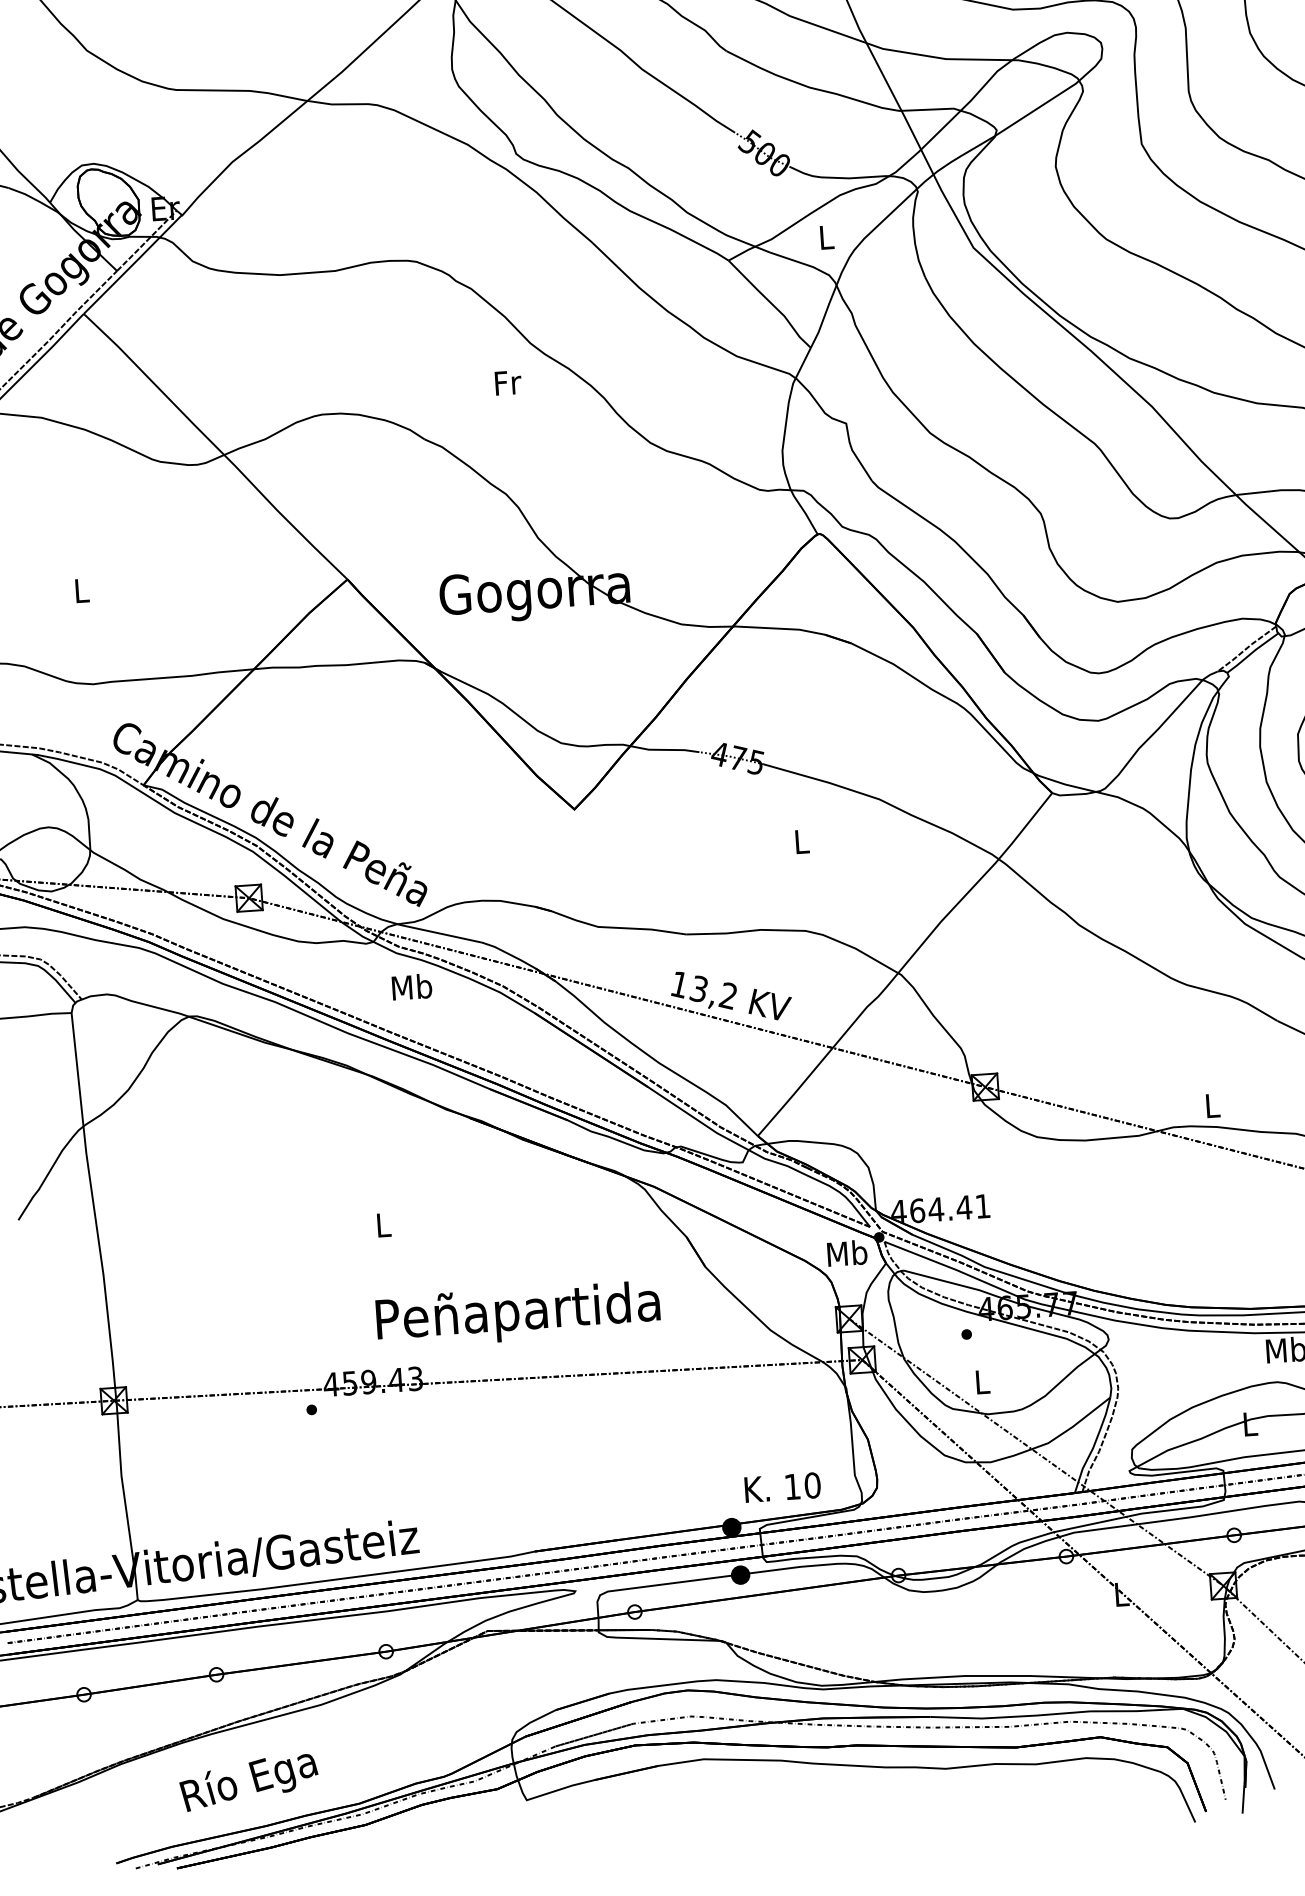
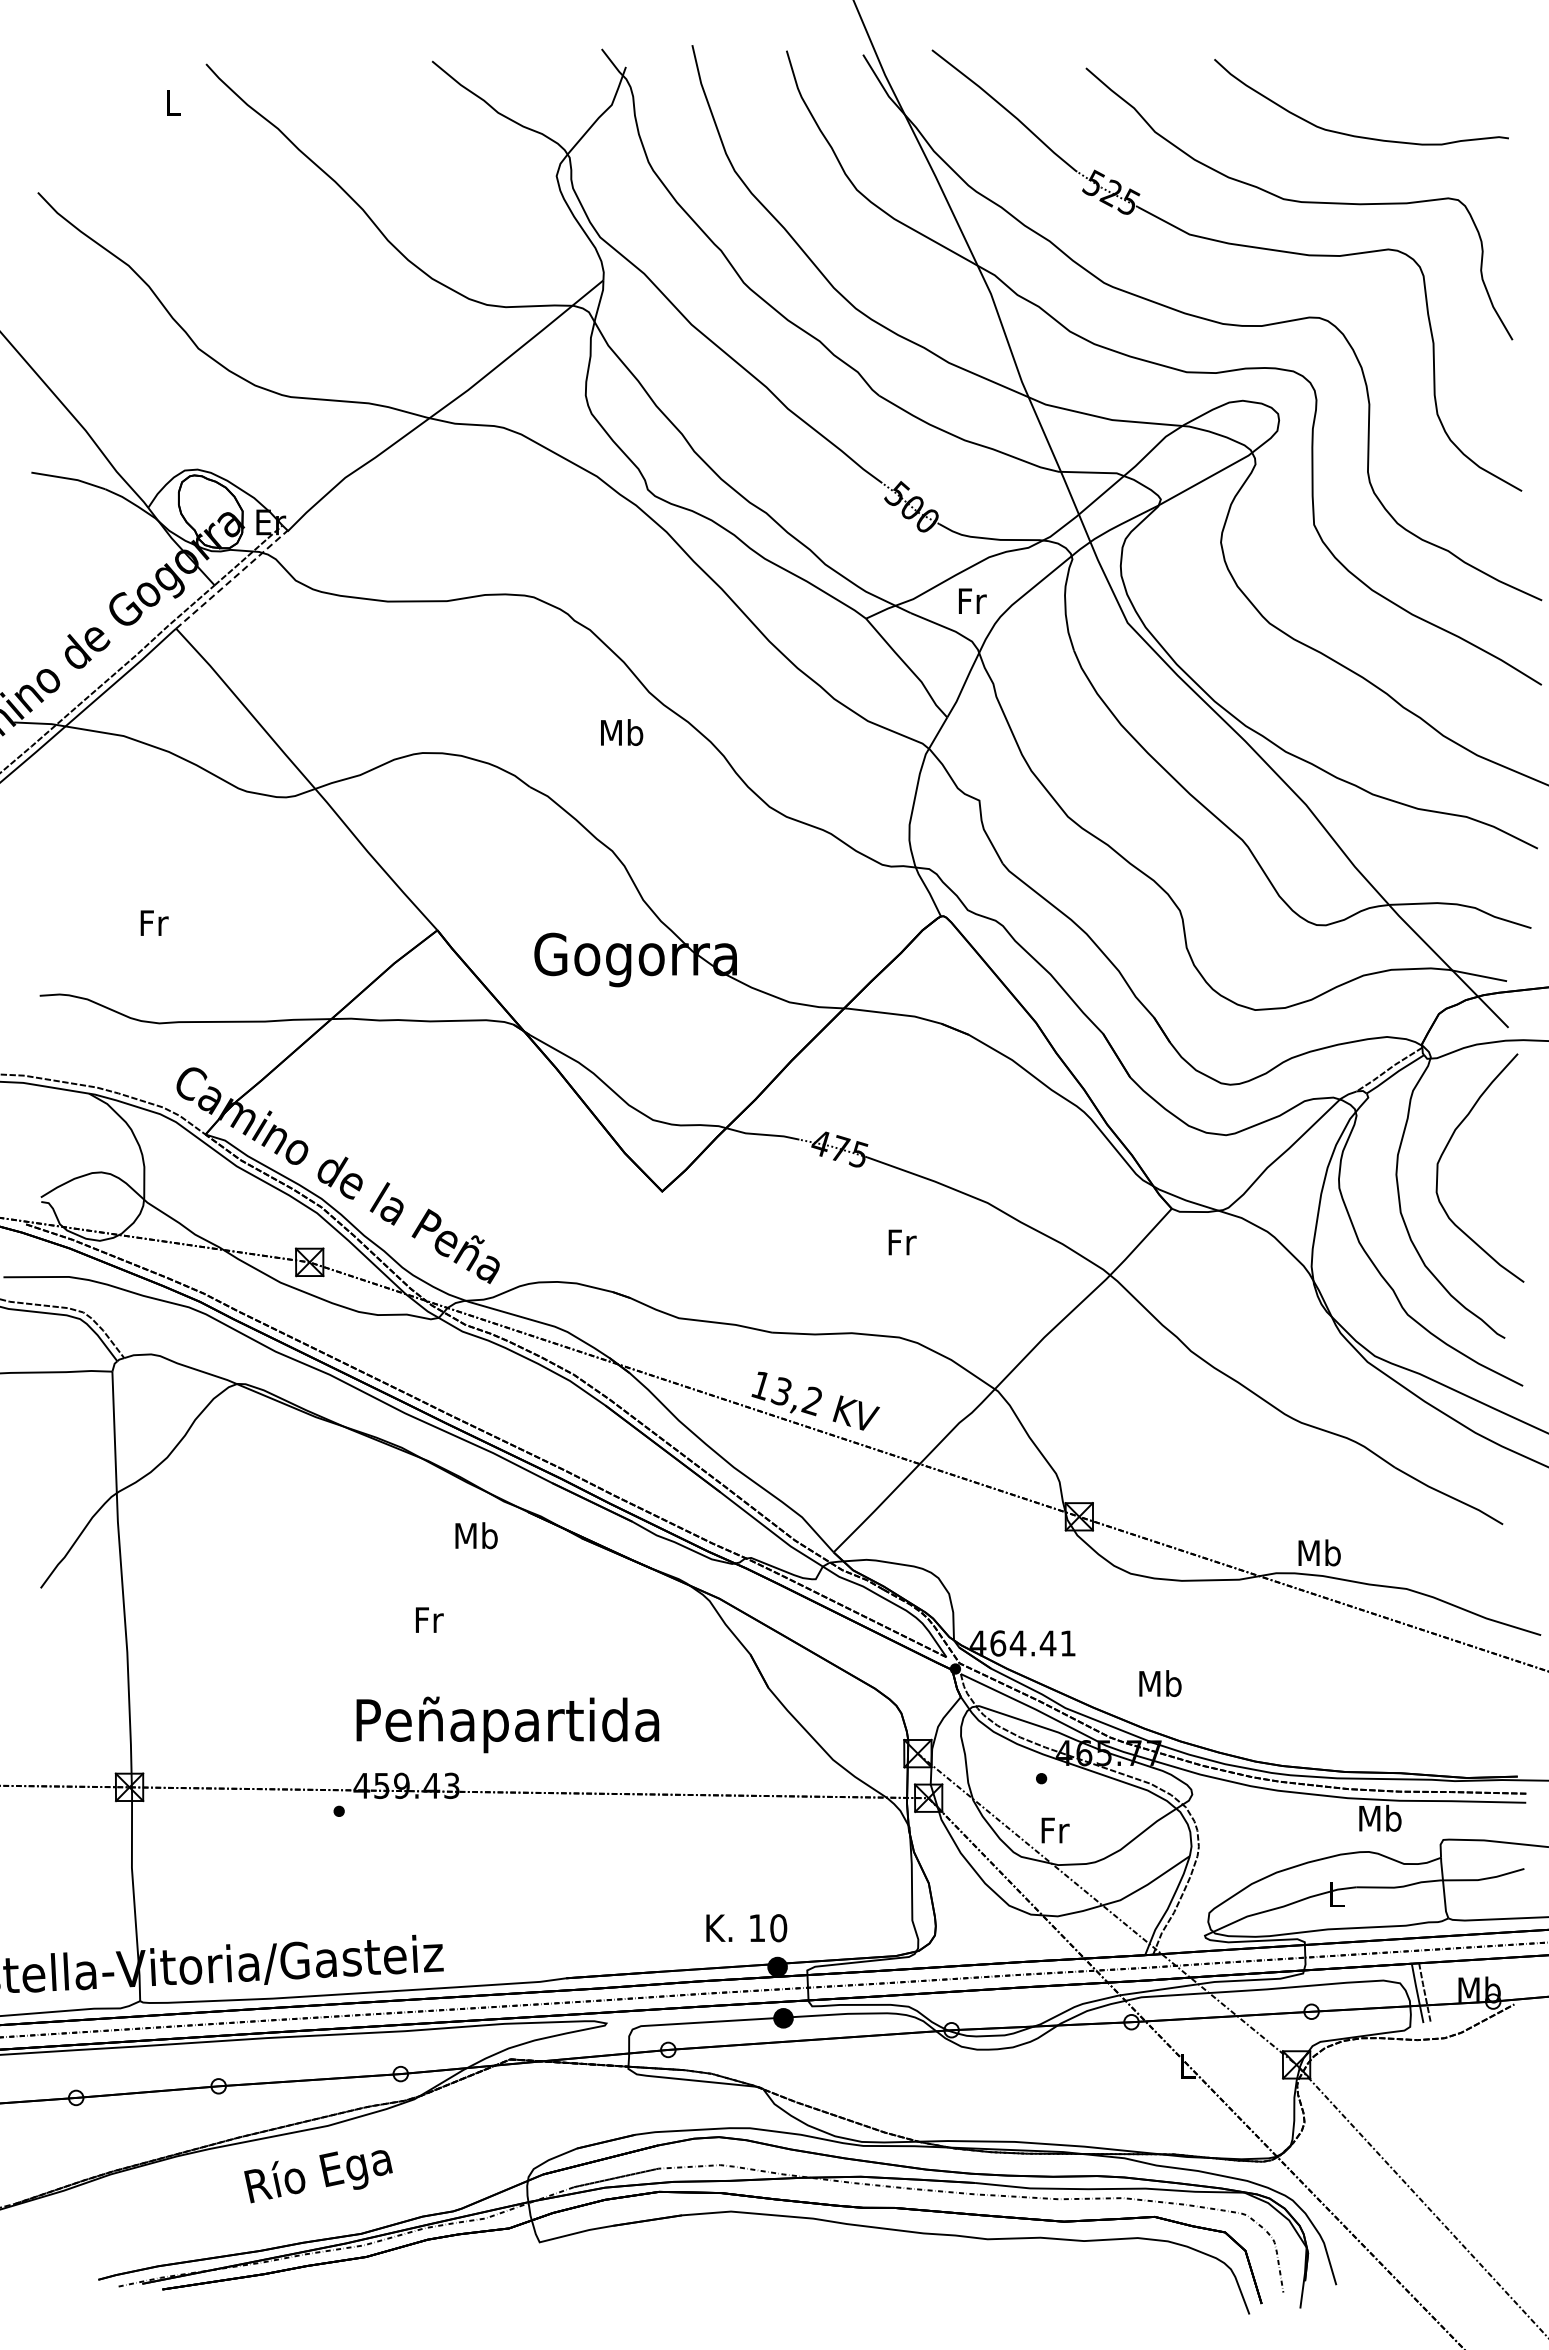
text: (826, 236) -> (972, 600), L -> Fr
line: (133, 264) -> (232, 579), solid -> dashed
text: (508, 382) -> (622, 732), Fr -> Mb
text: (82, 590) -> (154, 922), L -> Fr
text: (802, 841) -> (902, 1242), L -> Fr
text: (411, 986) -> (476, 1535), moved
text: (1212, 1105) -> (1319, 1552), L -> Mb
text: (384, 1224) -> (429, 1619), L -> Fr
text: (847, 1253) -> (1160, 1683), moved
text: (517, 1314) -> (507, 1724), moved
text: (983, 1382) -> (1055, 1830), L -> Fr
text: (782, 1487) -> (746, 1928), moved
text: (249, 1782) -> (318, 2176), moved

